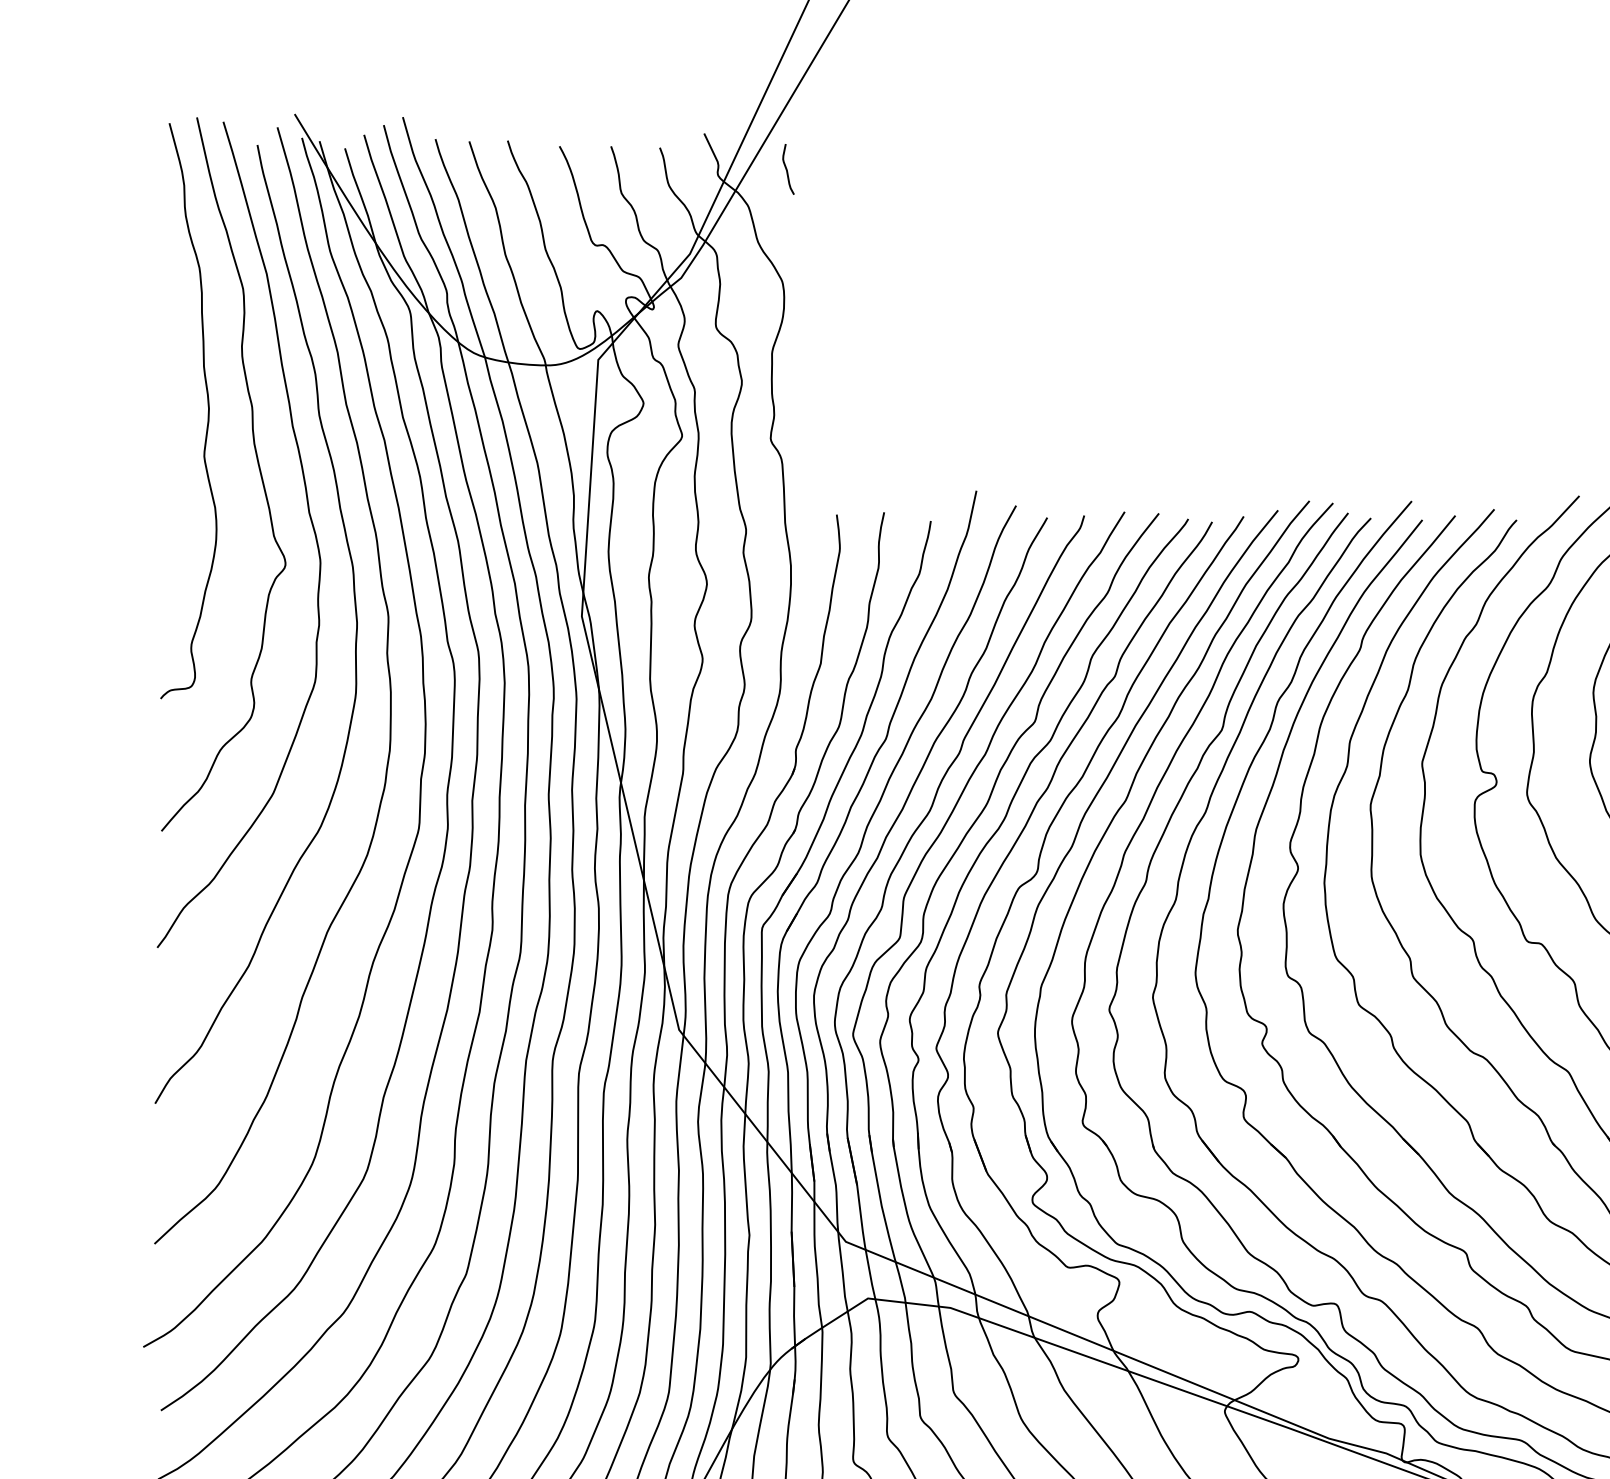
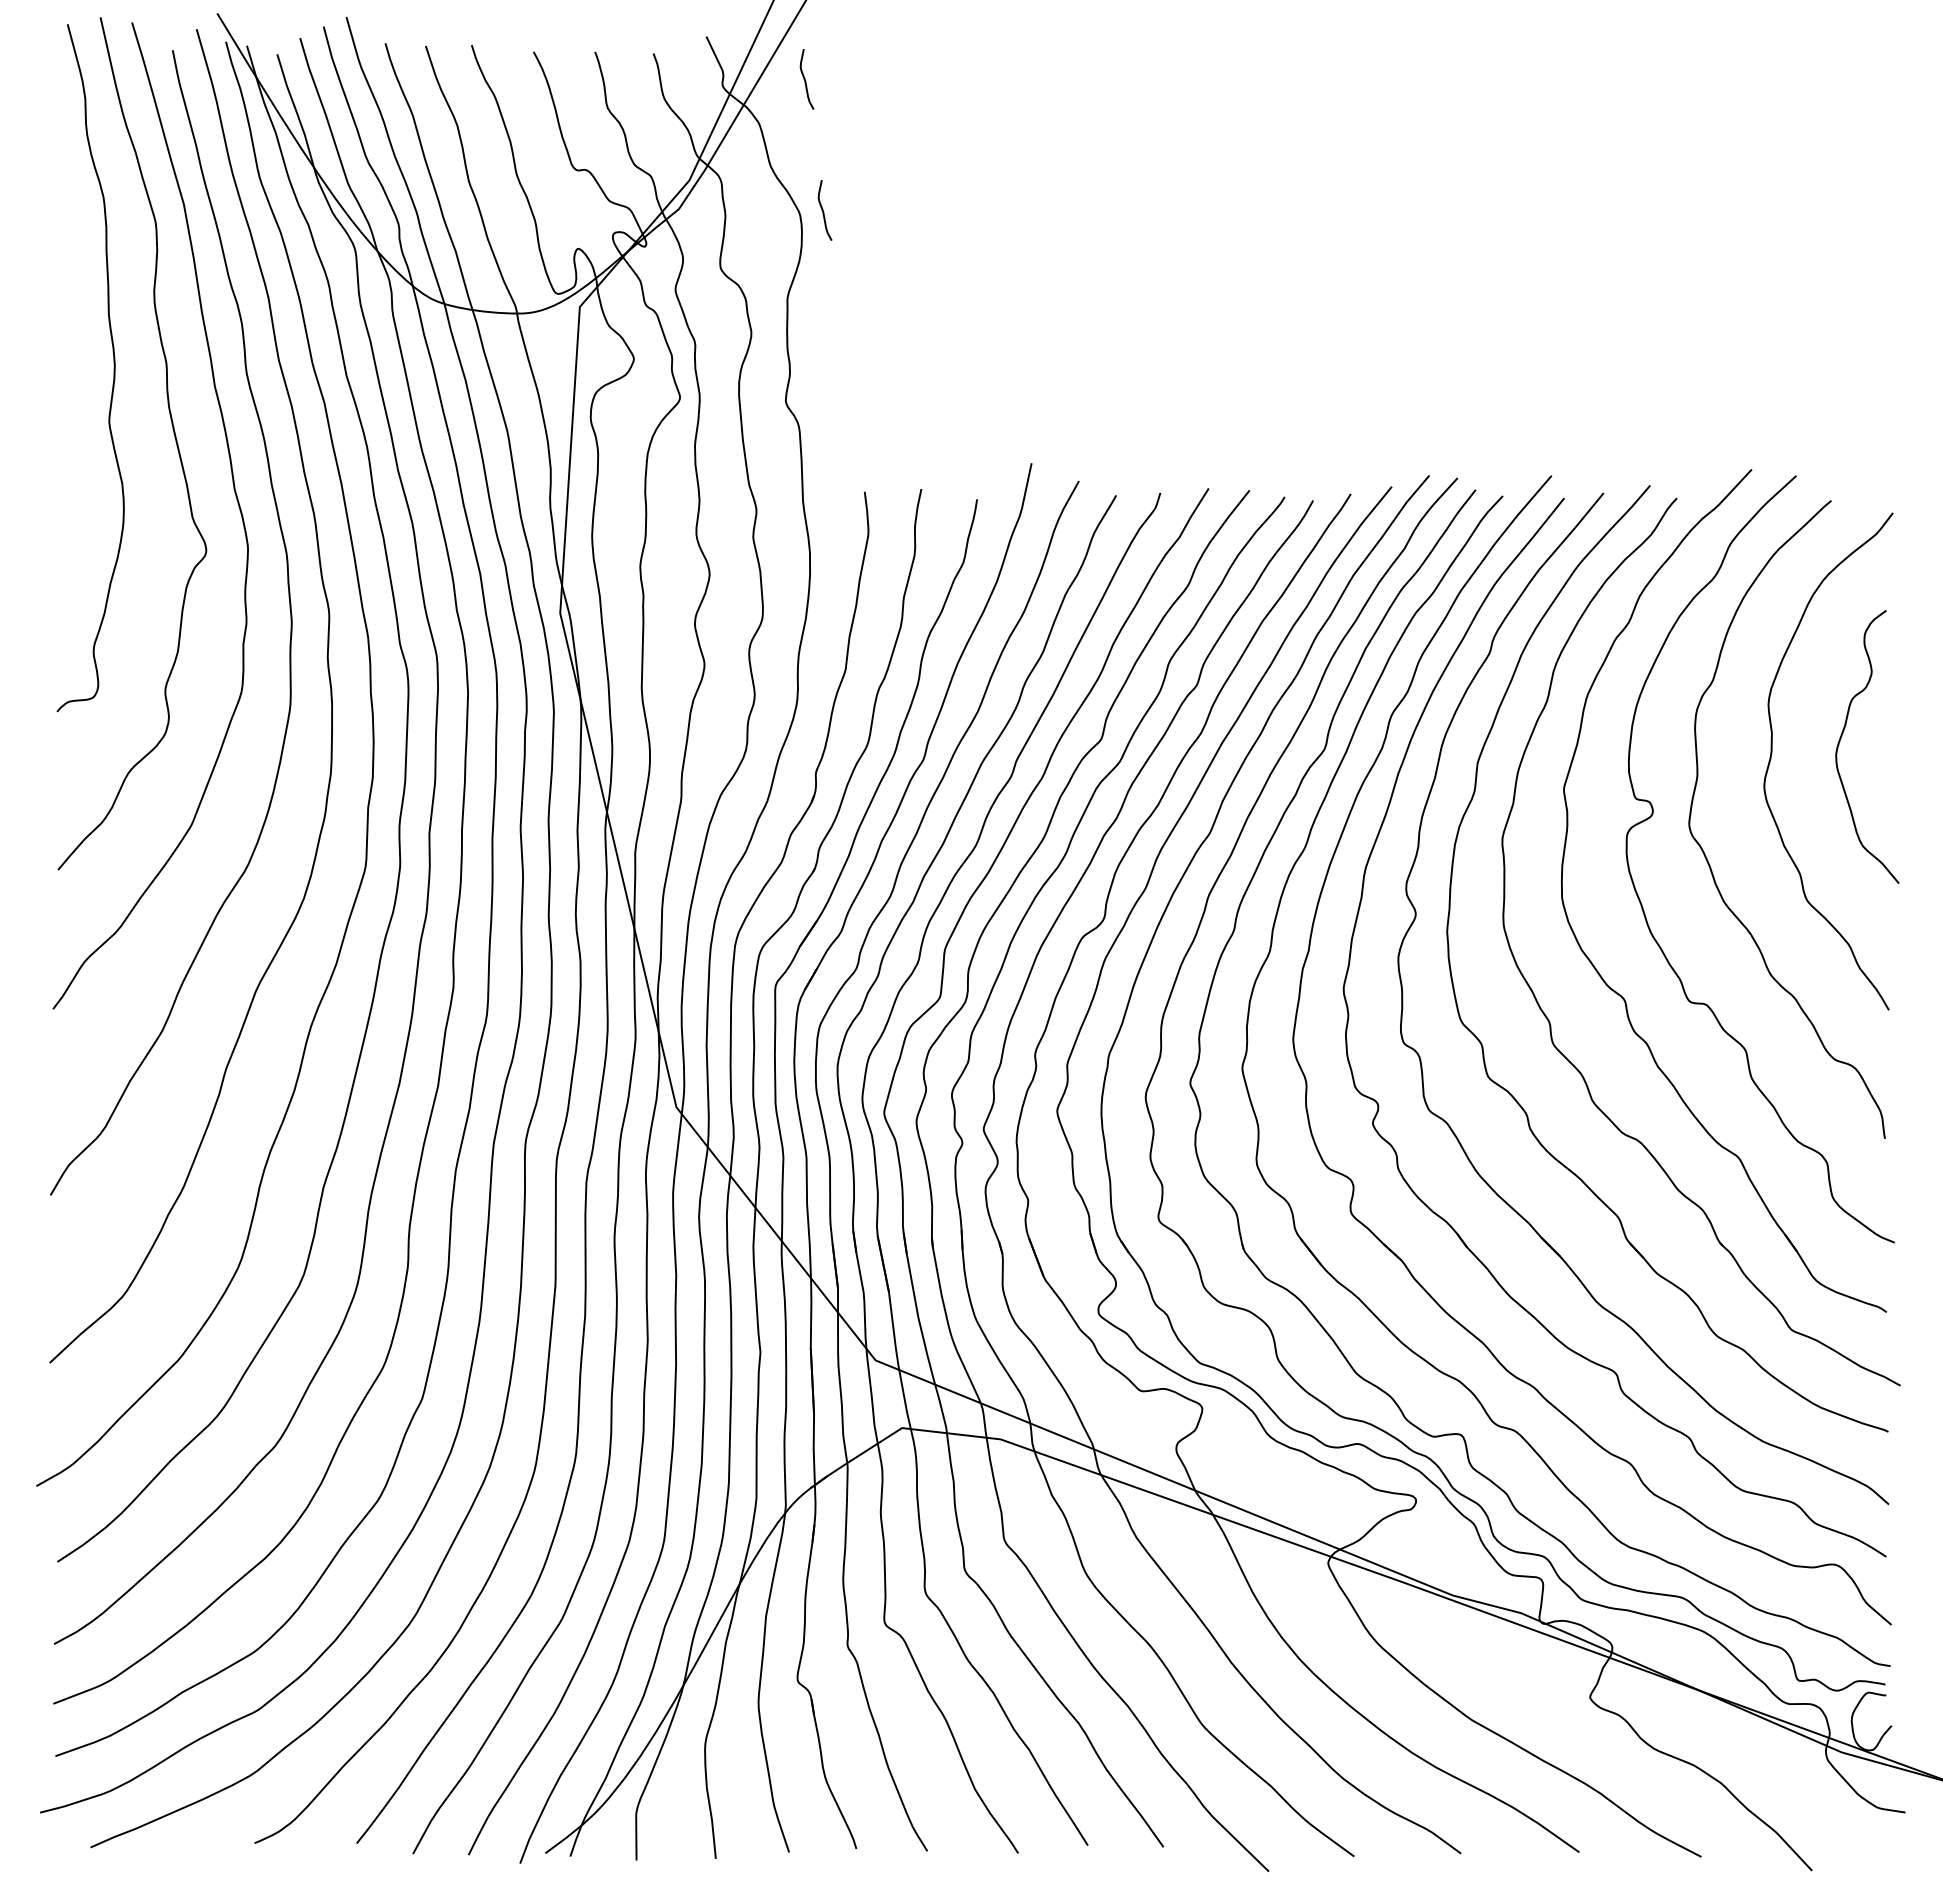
curve: (802, 279) -> (823, 210), added

